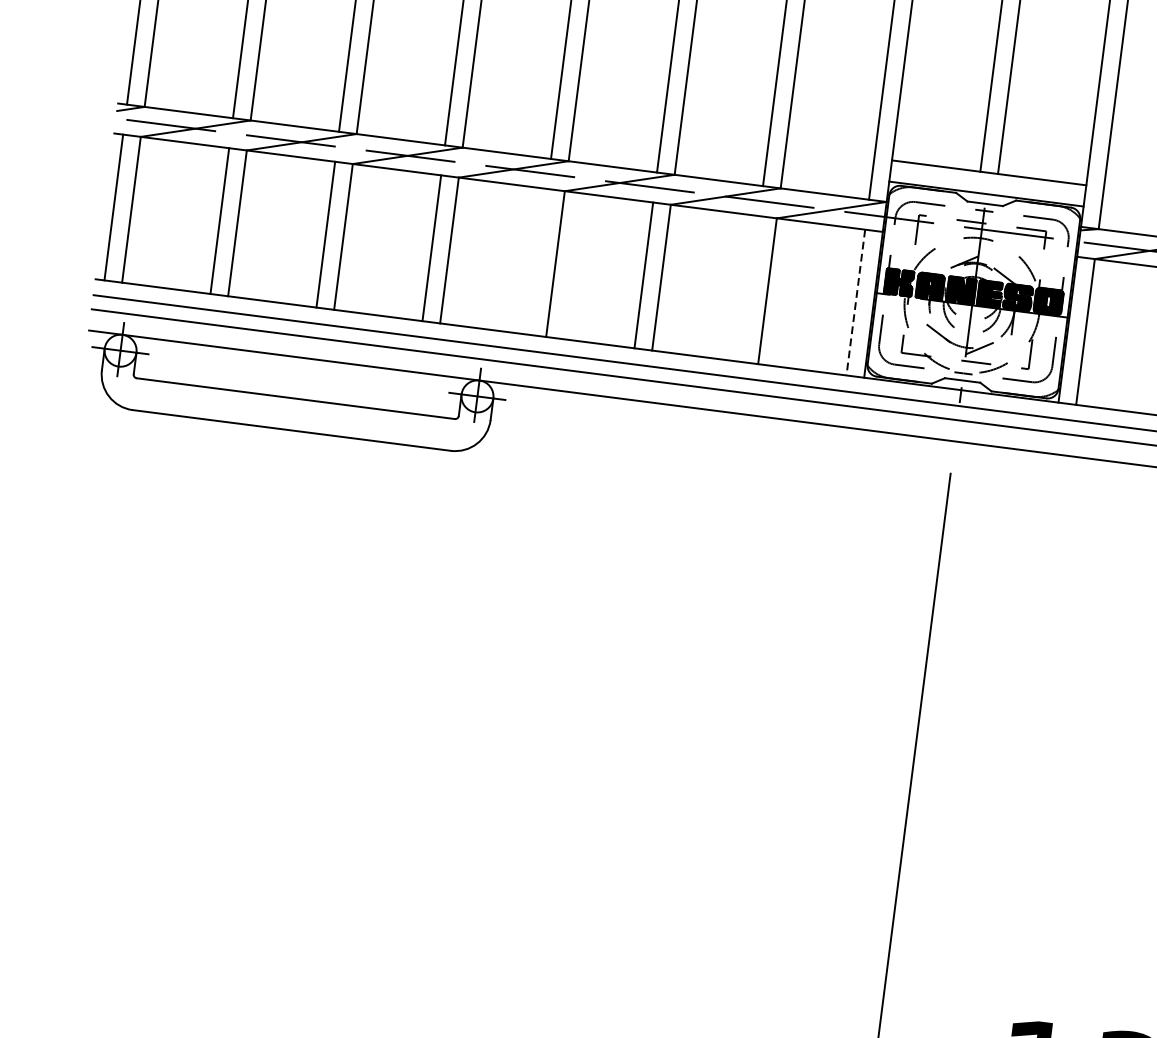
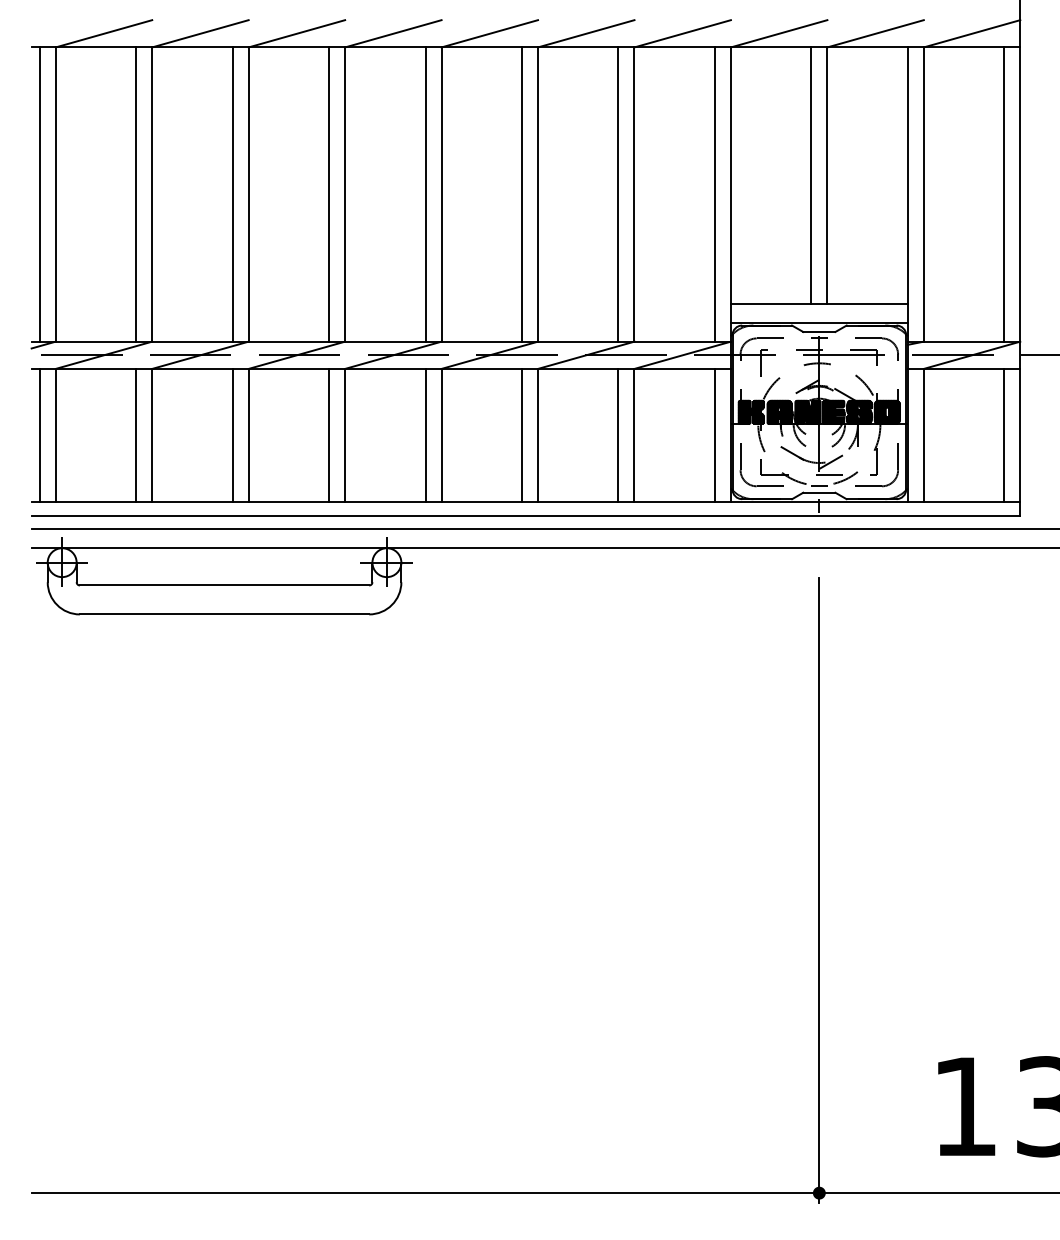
line: (537, 261) -> (425, 434), added
line: (750, 288) -> (618, 434), added
line: (855, 302) -> (714, 435), dashed -> solid

